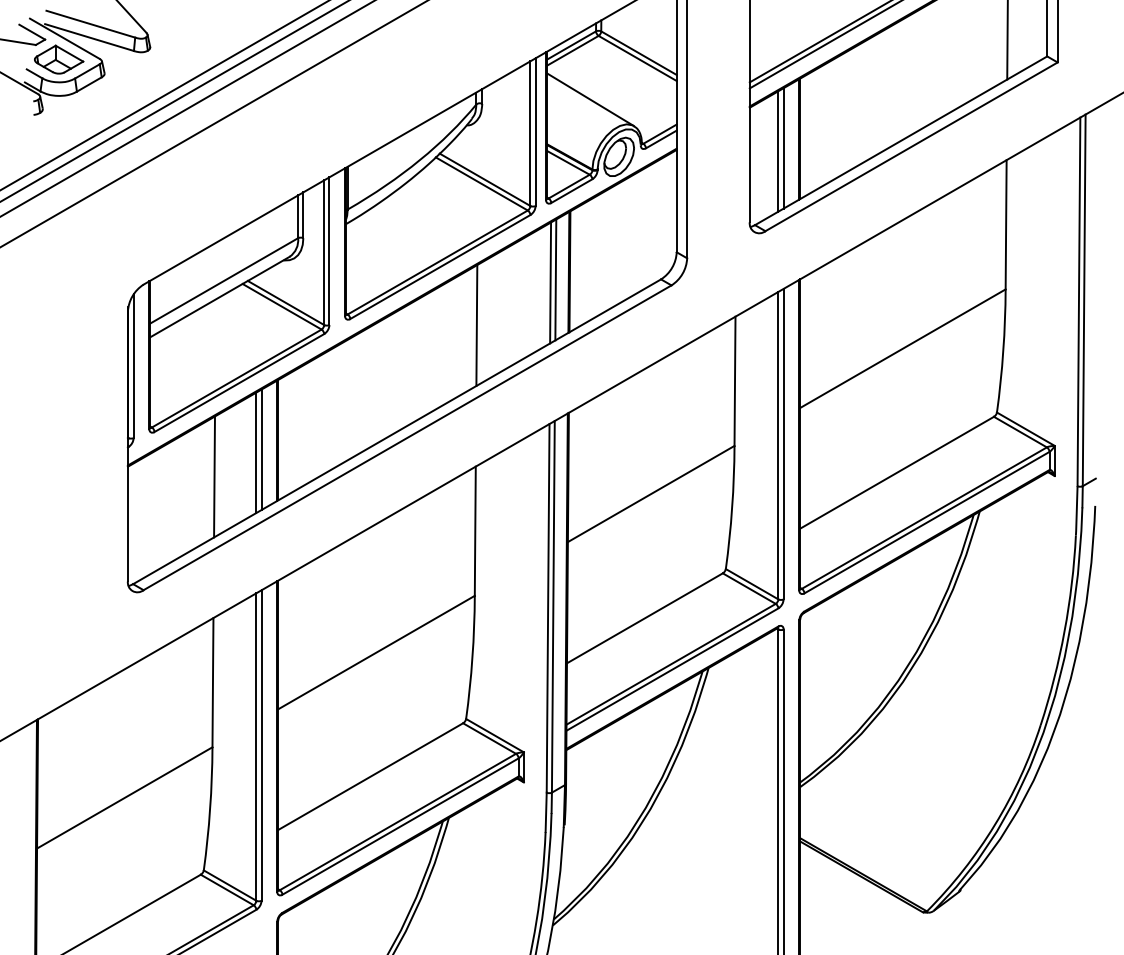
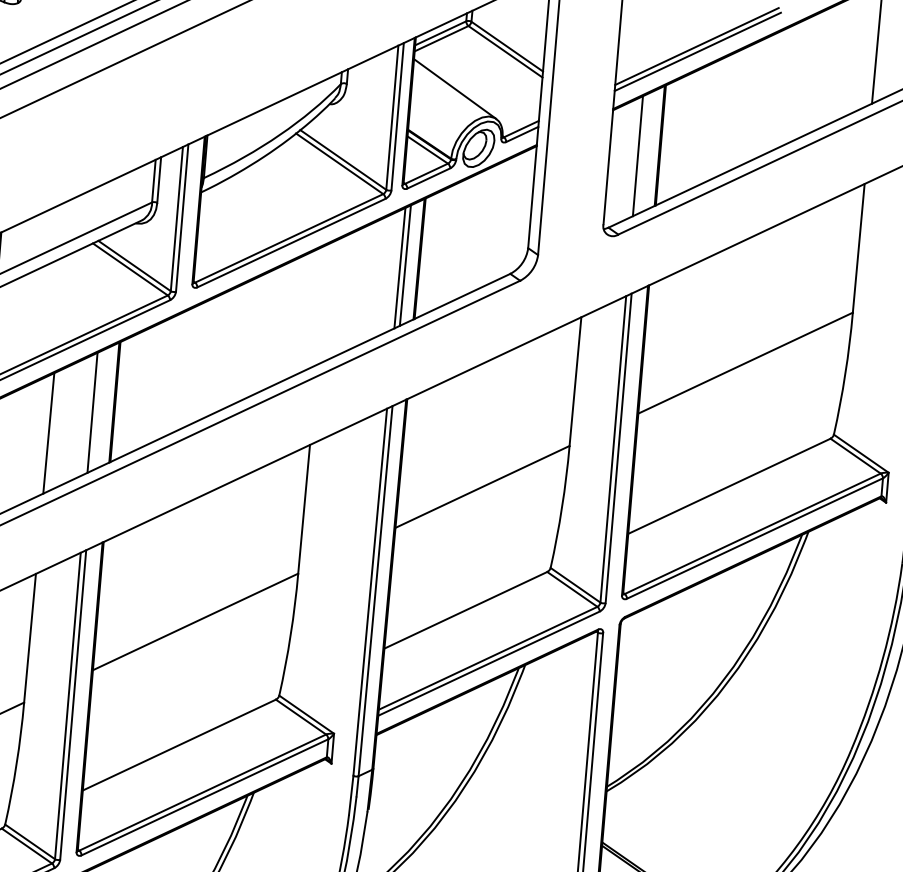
line: (783, 148) -> (643, 153), removed
line: (476, 325) -> (322, 304), removed
line: (261, 449) -> (97, 409), removed

